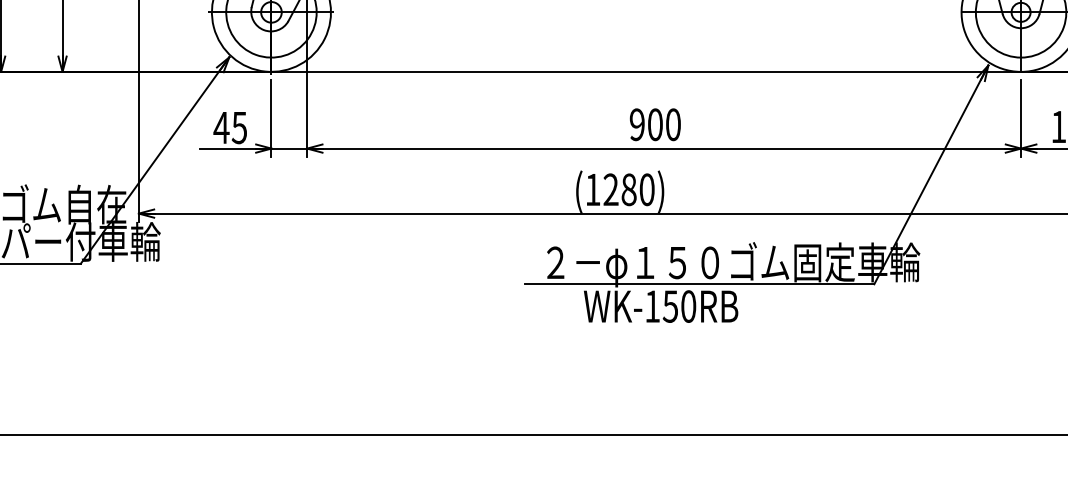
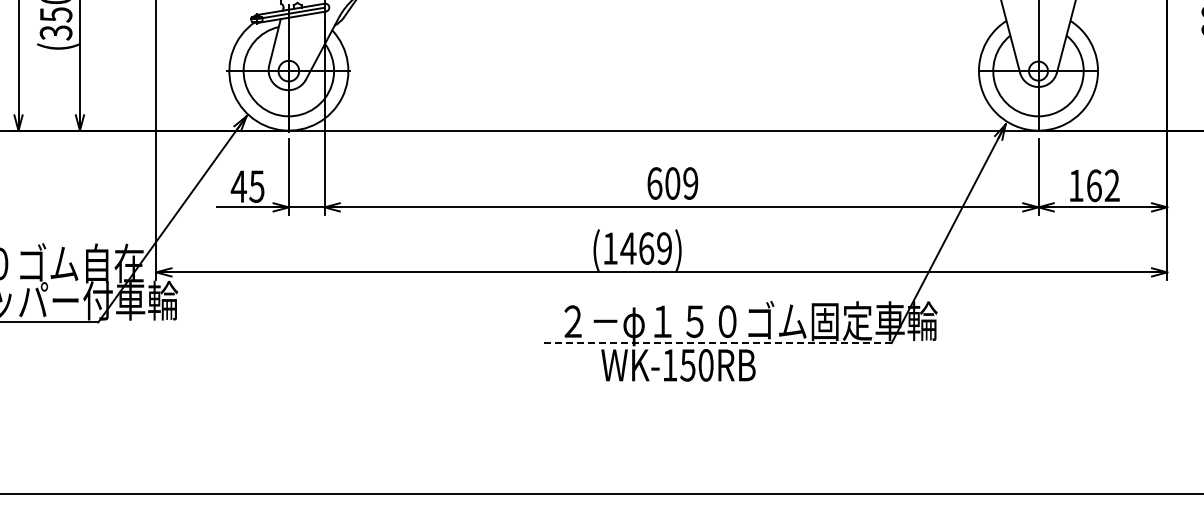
text: (655, 124) -> (672, 183), 900 -> 609
text: (628, 189) -> (645, 248), (1280) -> (1469)
line: (700, 284) -> (717, 343), solid -> dashed

